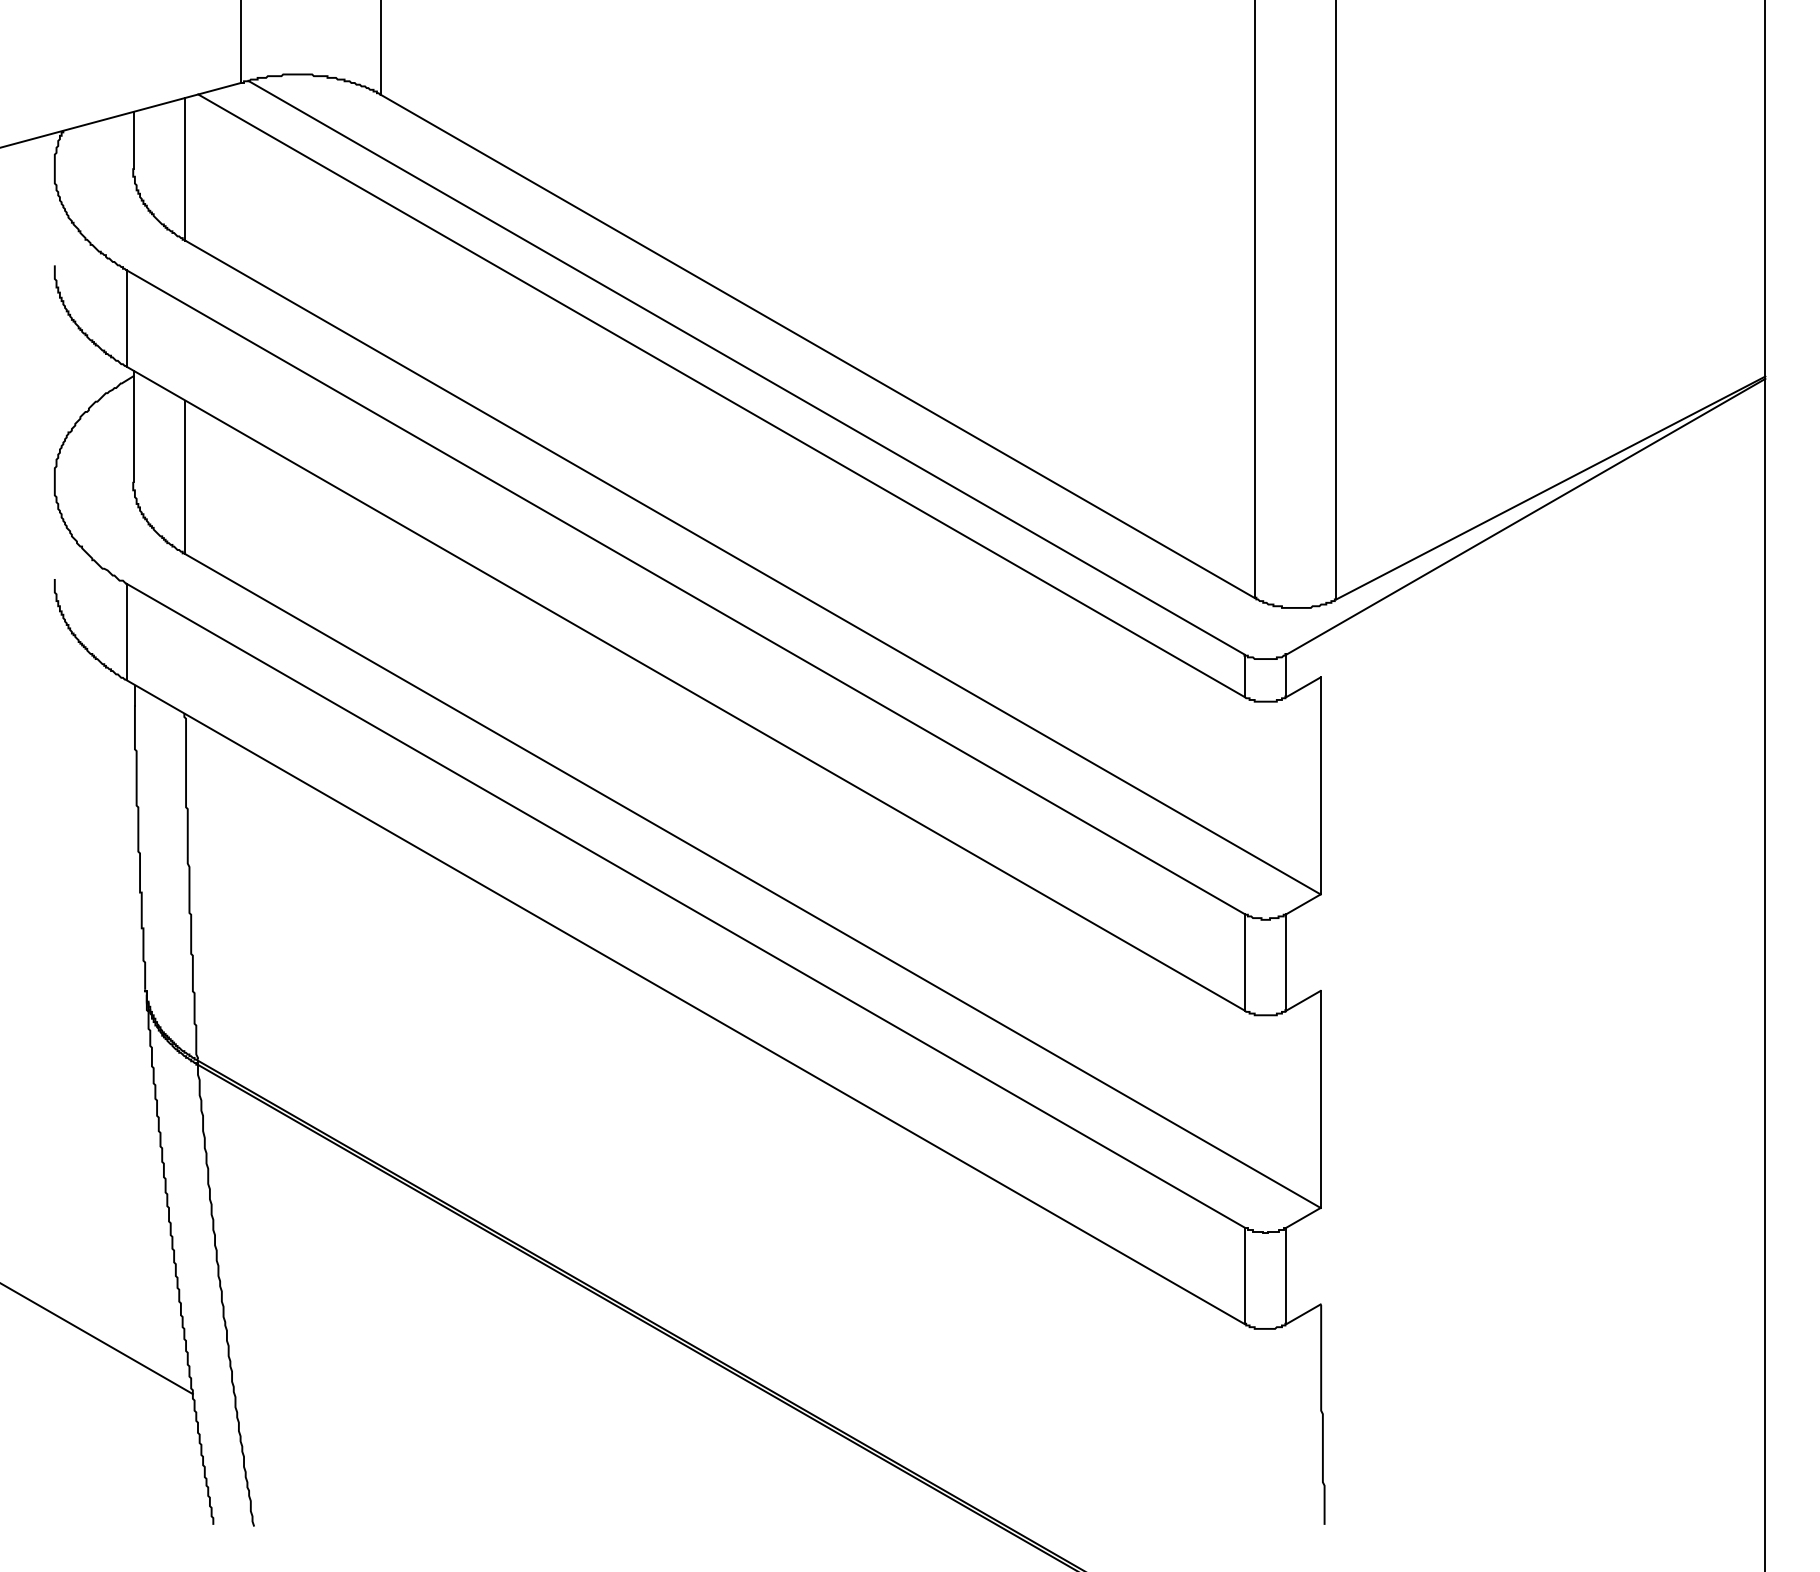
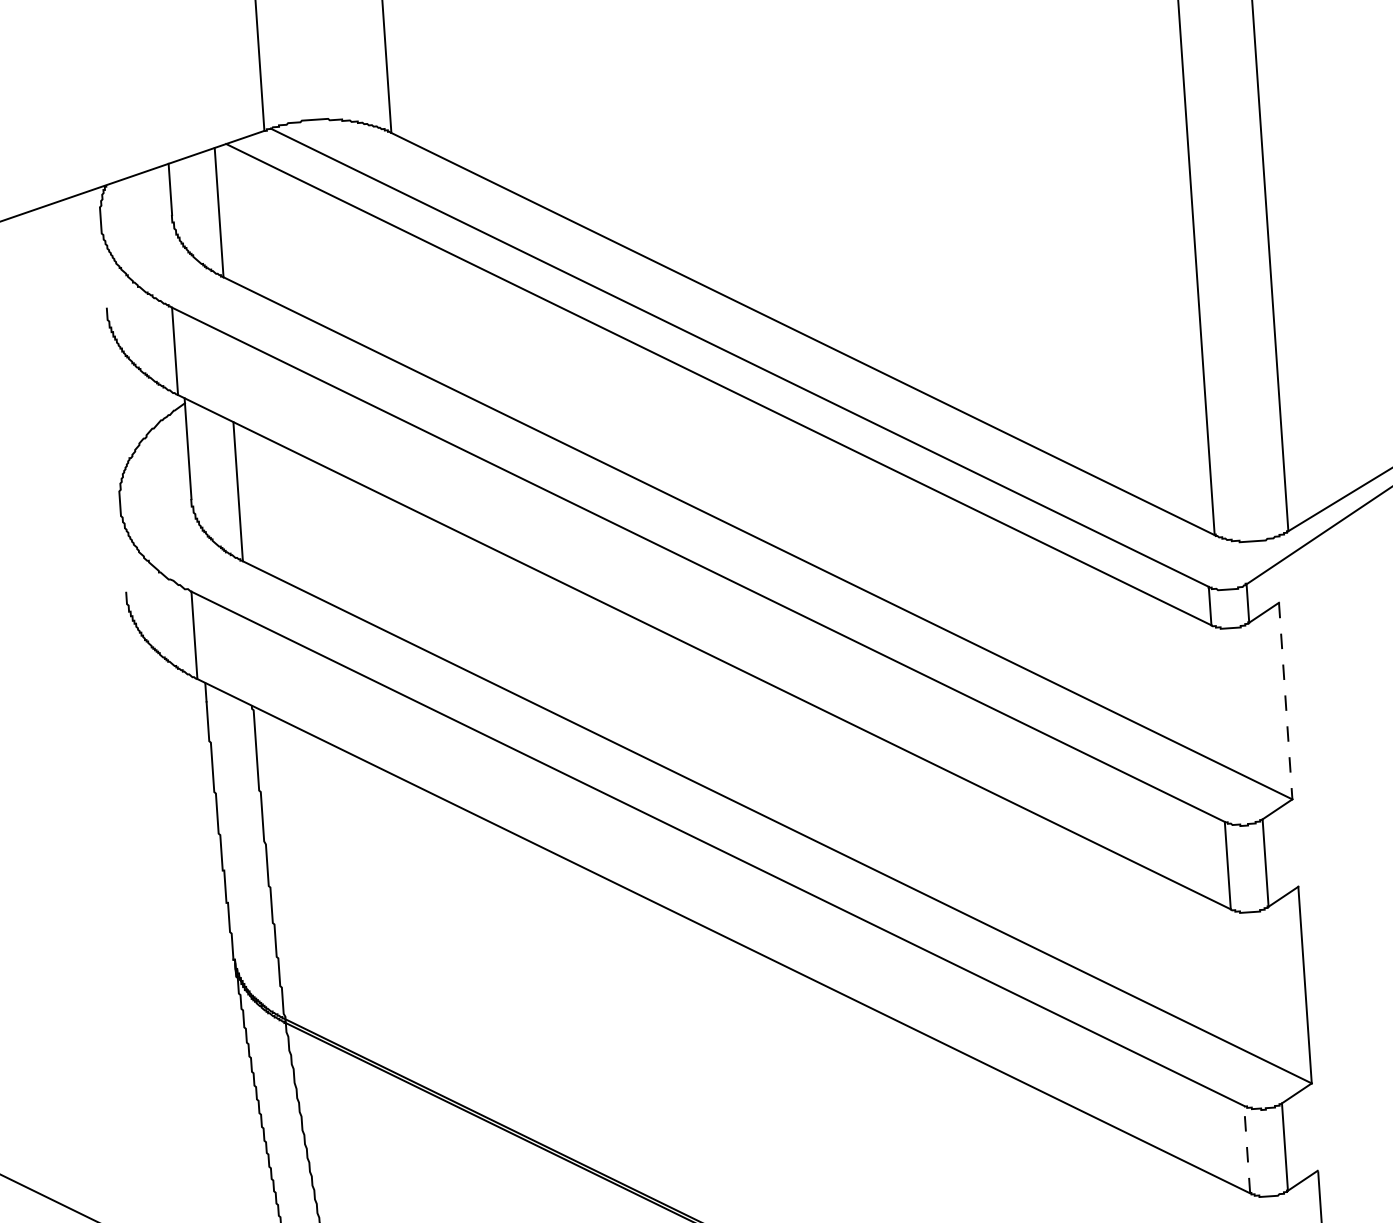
line: (1320, 785) -> (1285, 700), solid -> dashed
line: (1244, 1275) -> (1246, 1149), solid -> dashed

